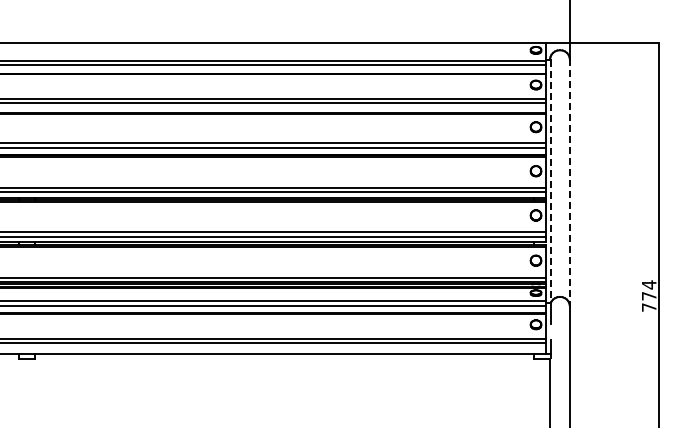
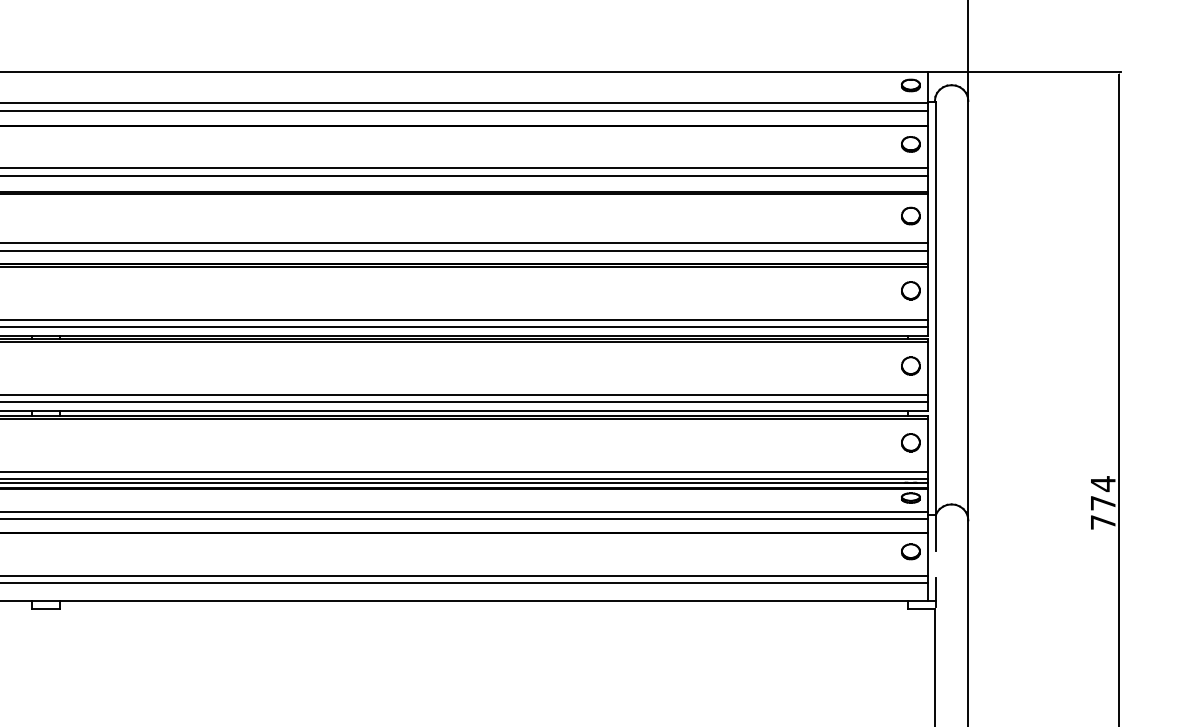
line: (550, 181) -> (935, 308), dashed -> solid
line: (569, 183) -> (967, 311), dashed -> solid

